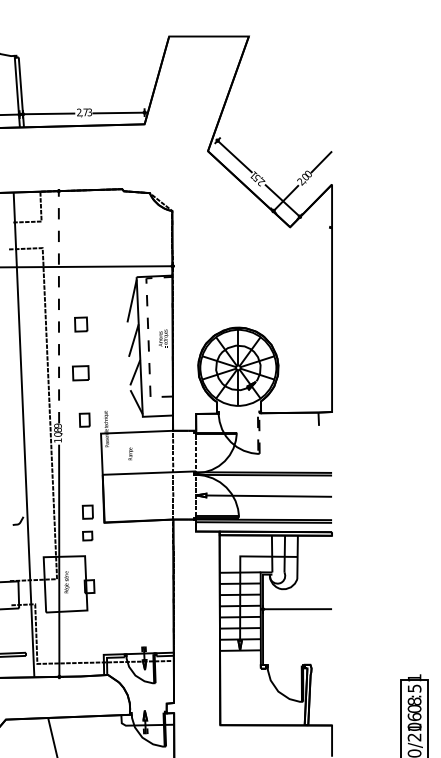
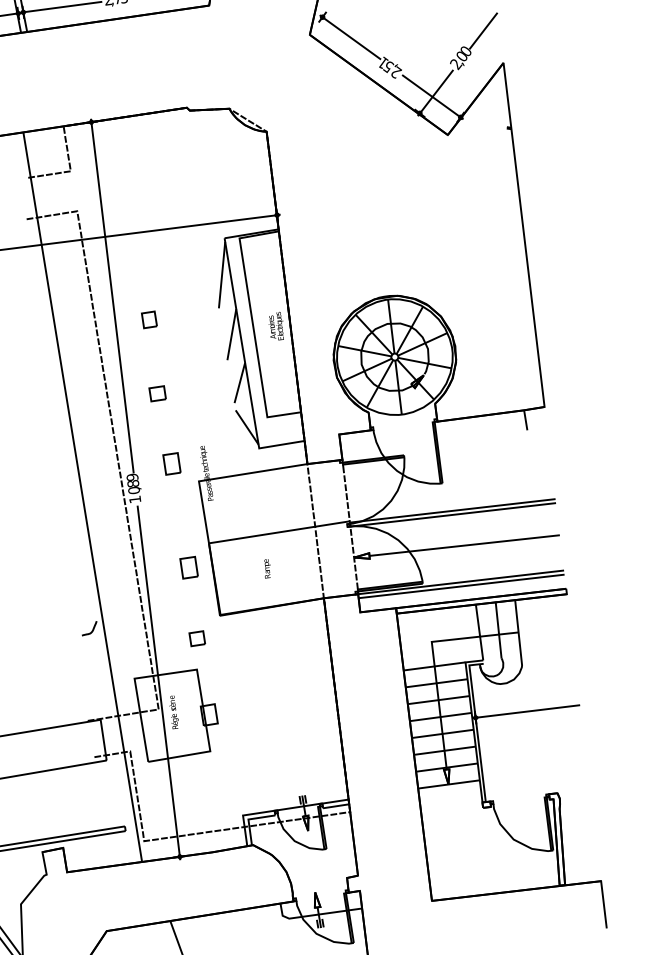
line: (58, 307) -> (111, 298), dashed -> solid
part: (81, 324) -> (149, 319), size x0.71
line: (148, 335) -> (253, 324), dashed -> solid
part: (80, 373) -> (157, 394), size x0.62
line: (258, 413) -> (433, 422), dashed -> solid
text: (130, 453) -> (266, 568), moved
part: (87, 511) -> (188, 566), moved

